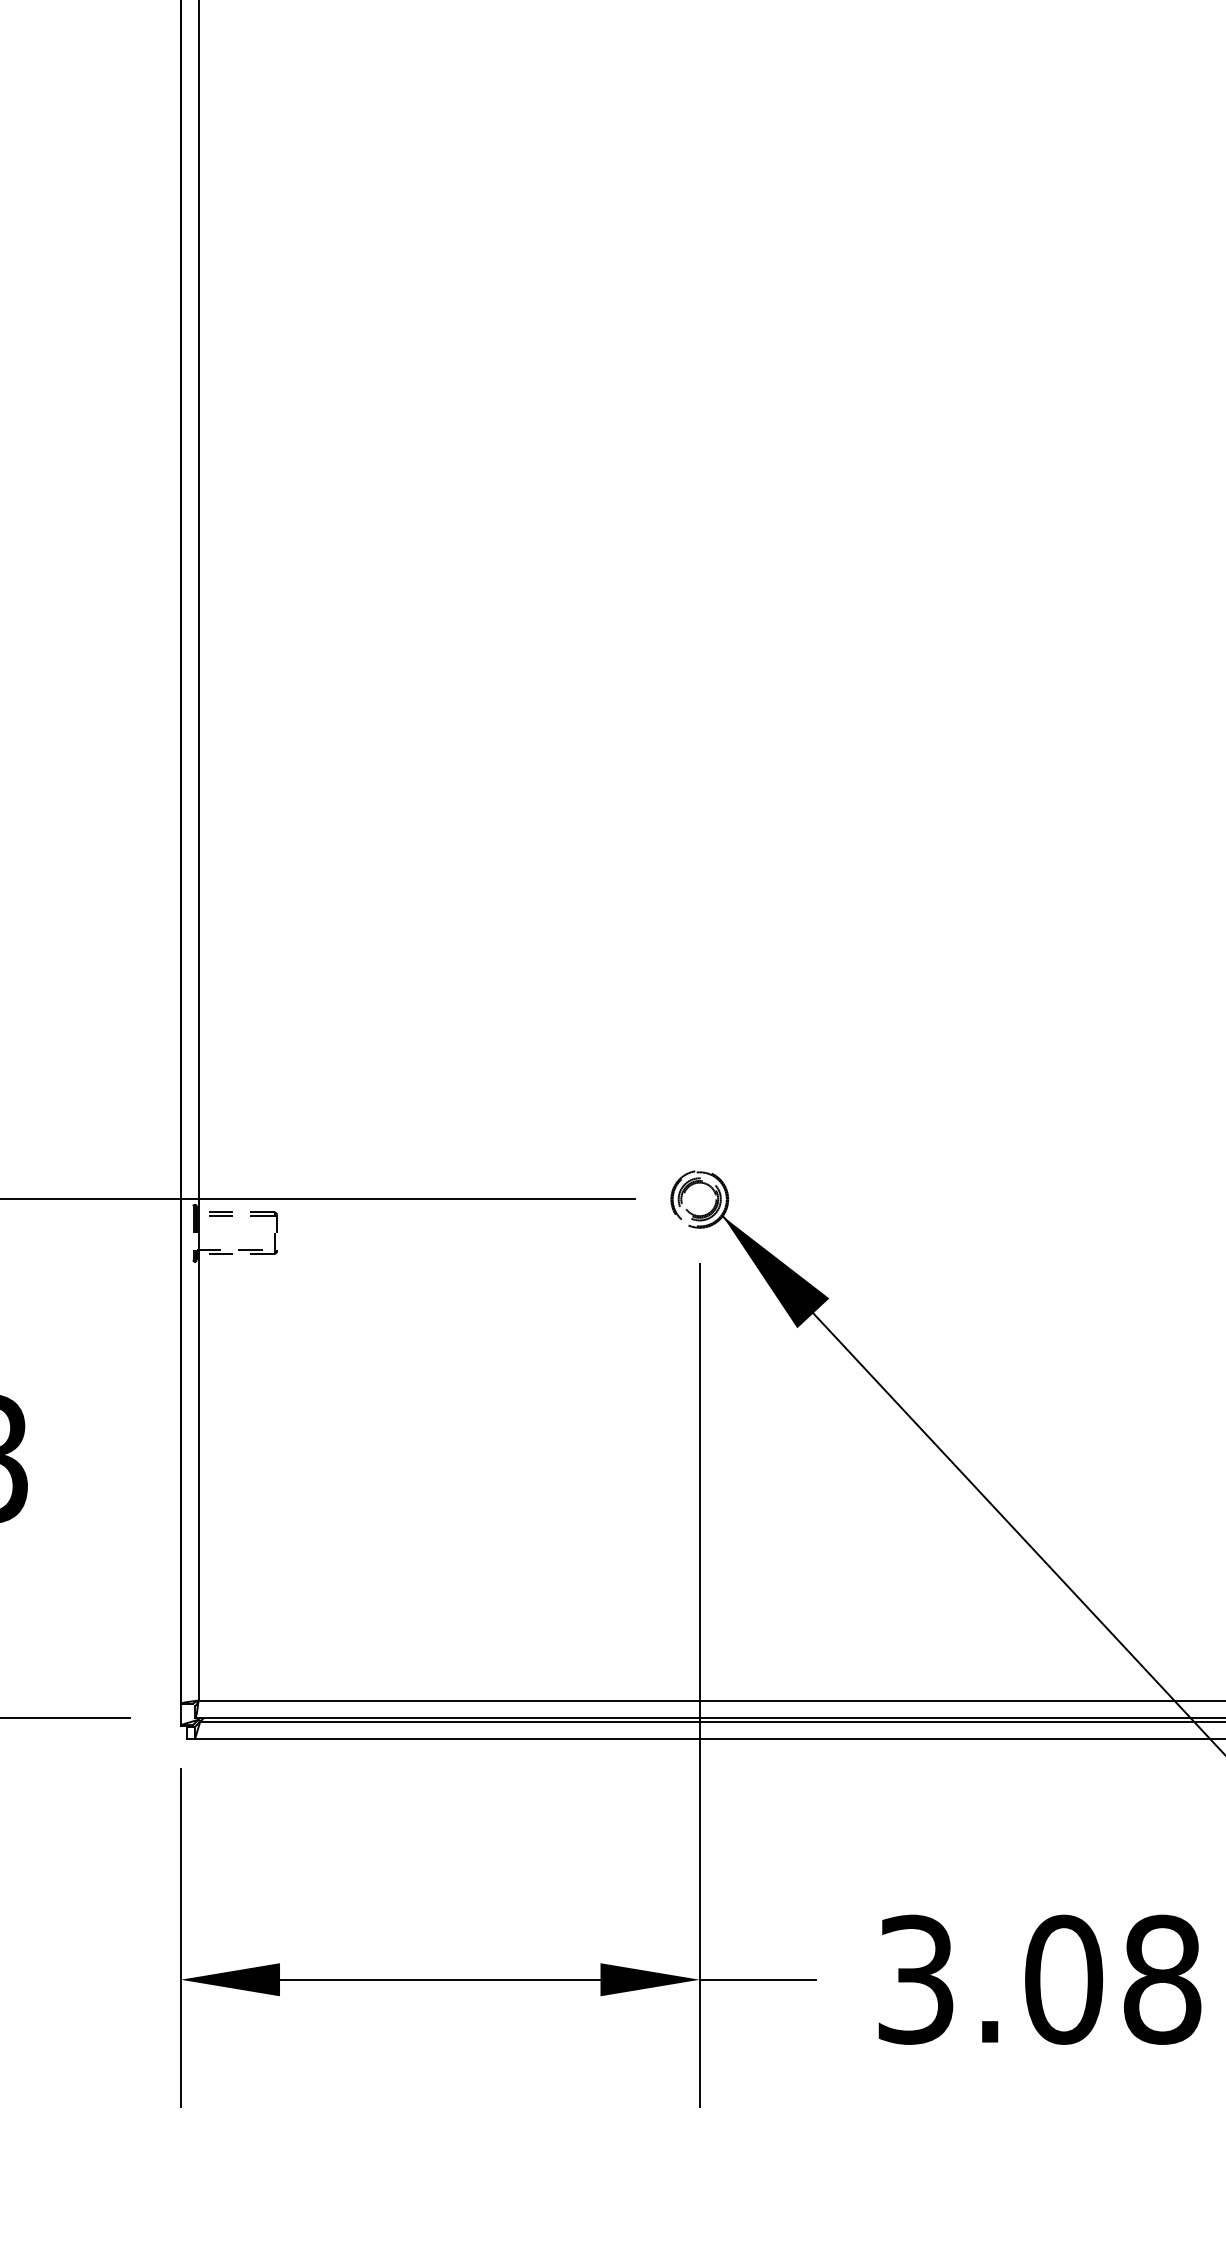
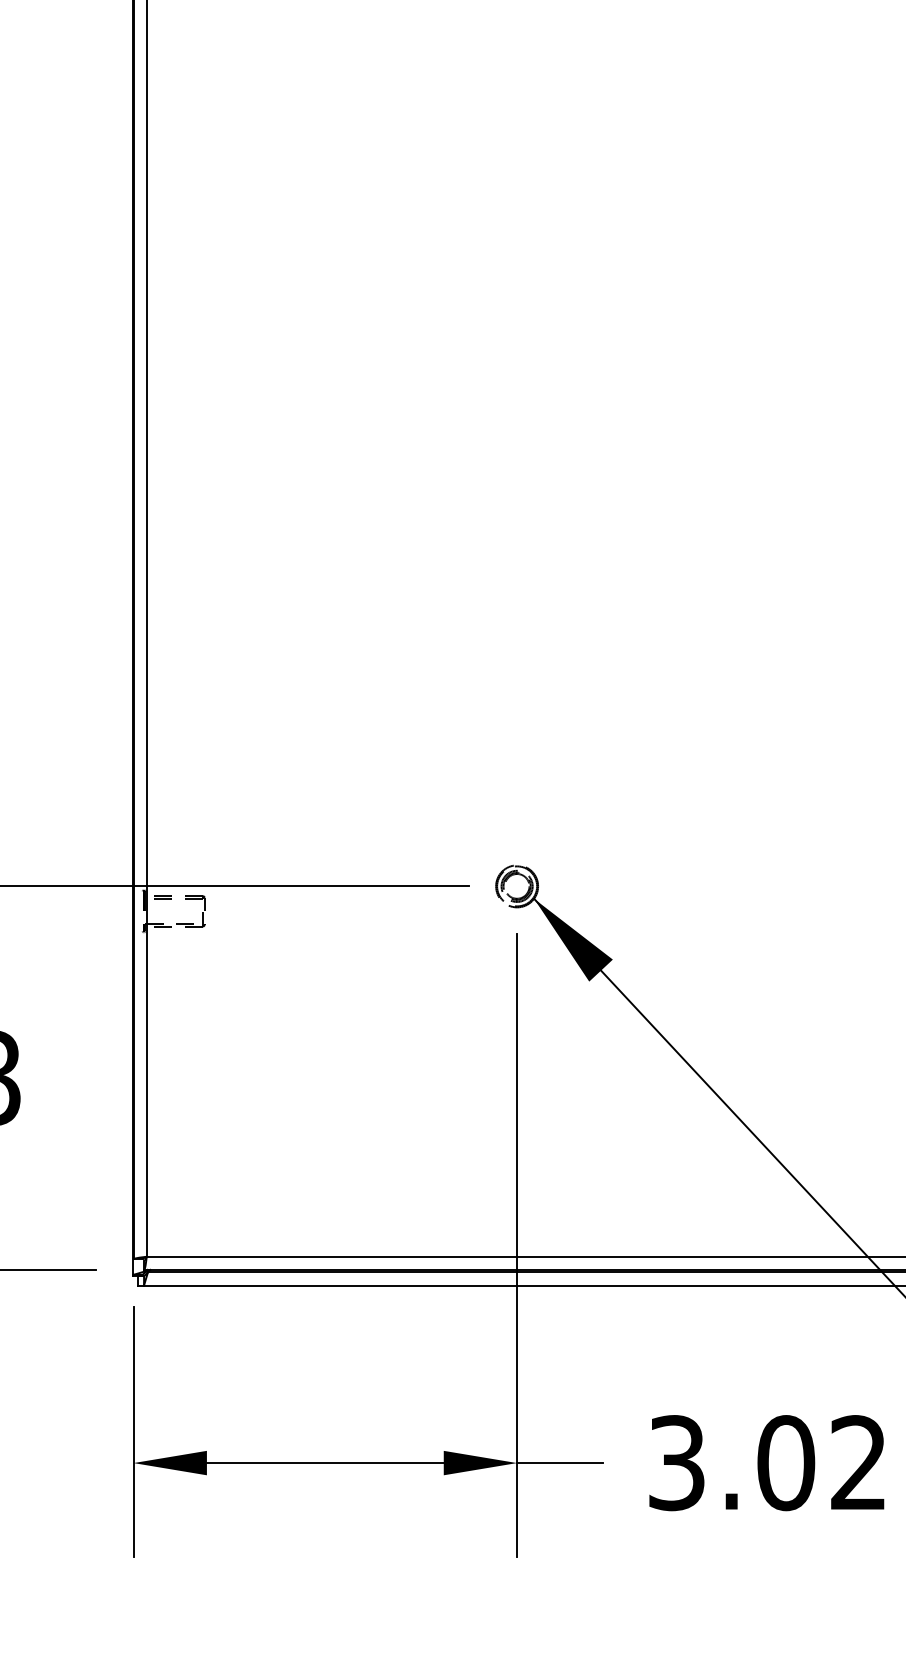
text: (1162, 1979) -> (859, 1462), 3.08 -> 3.02

